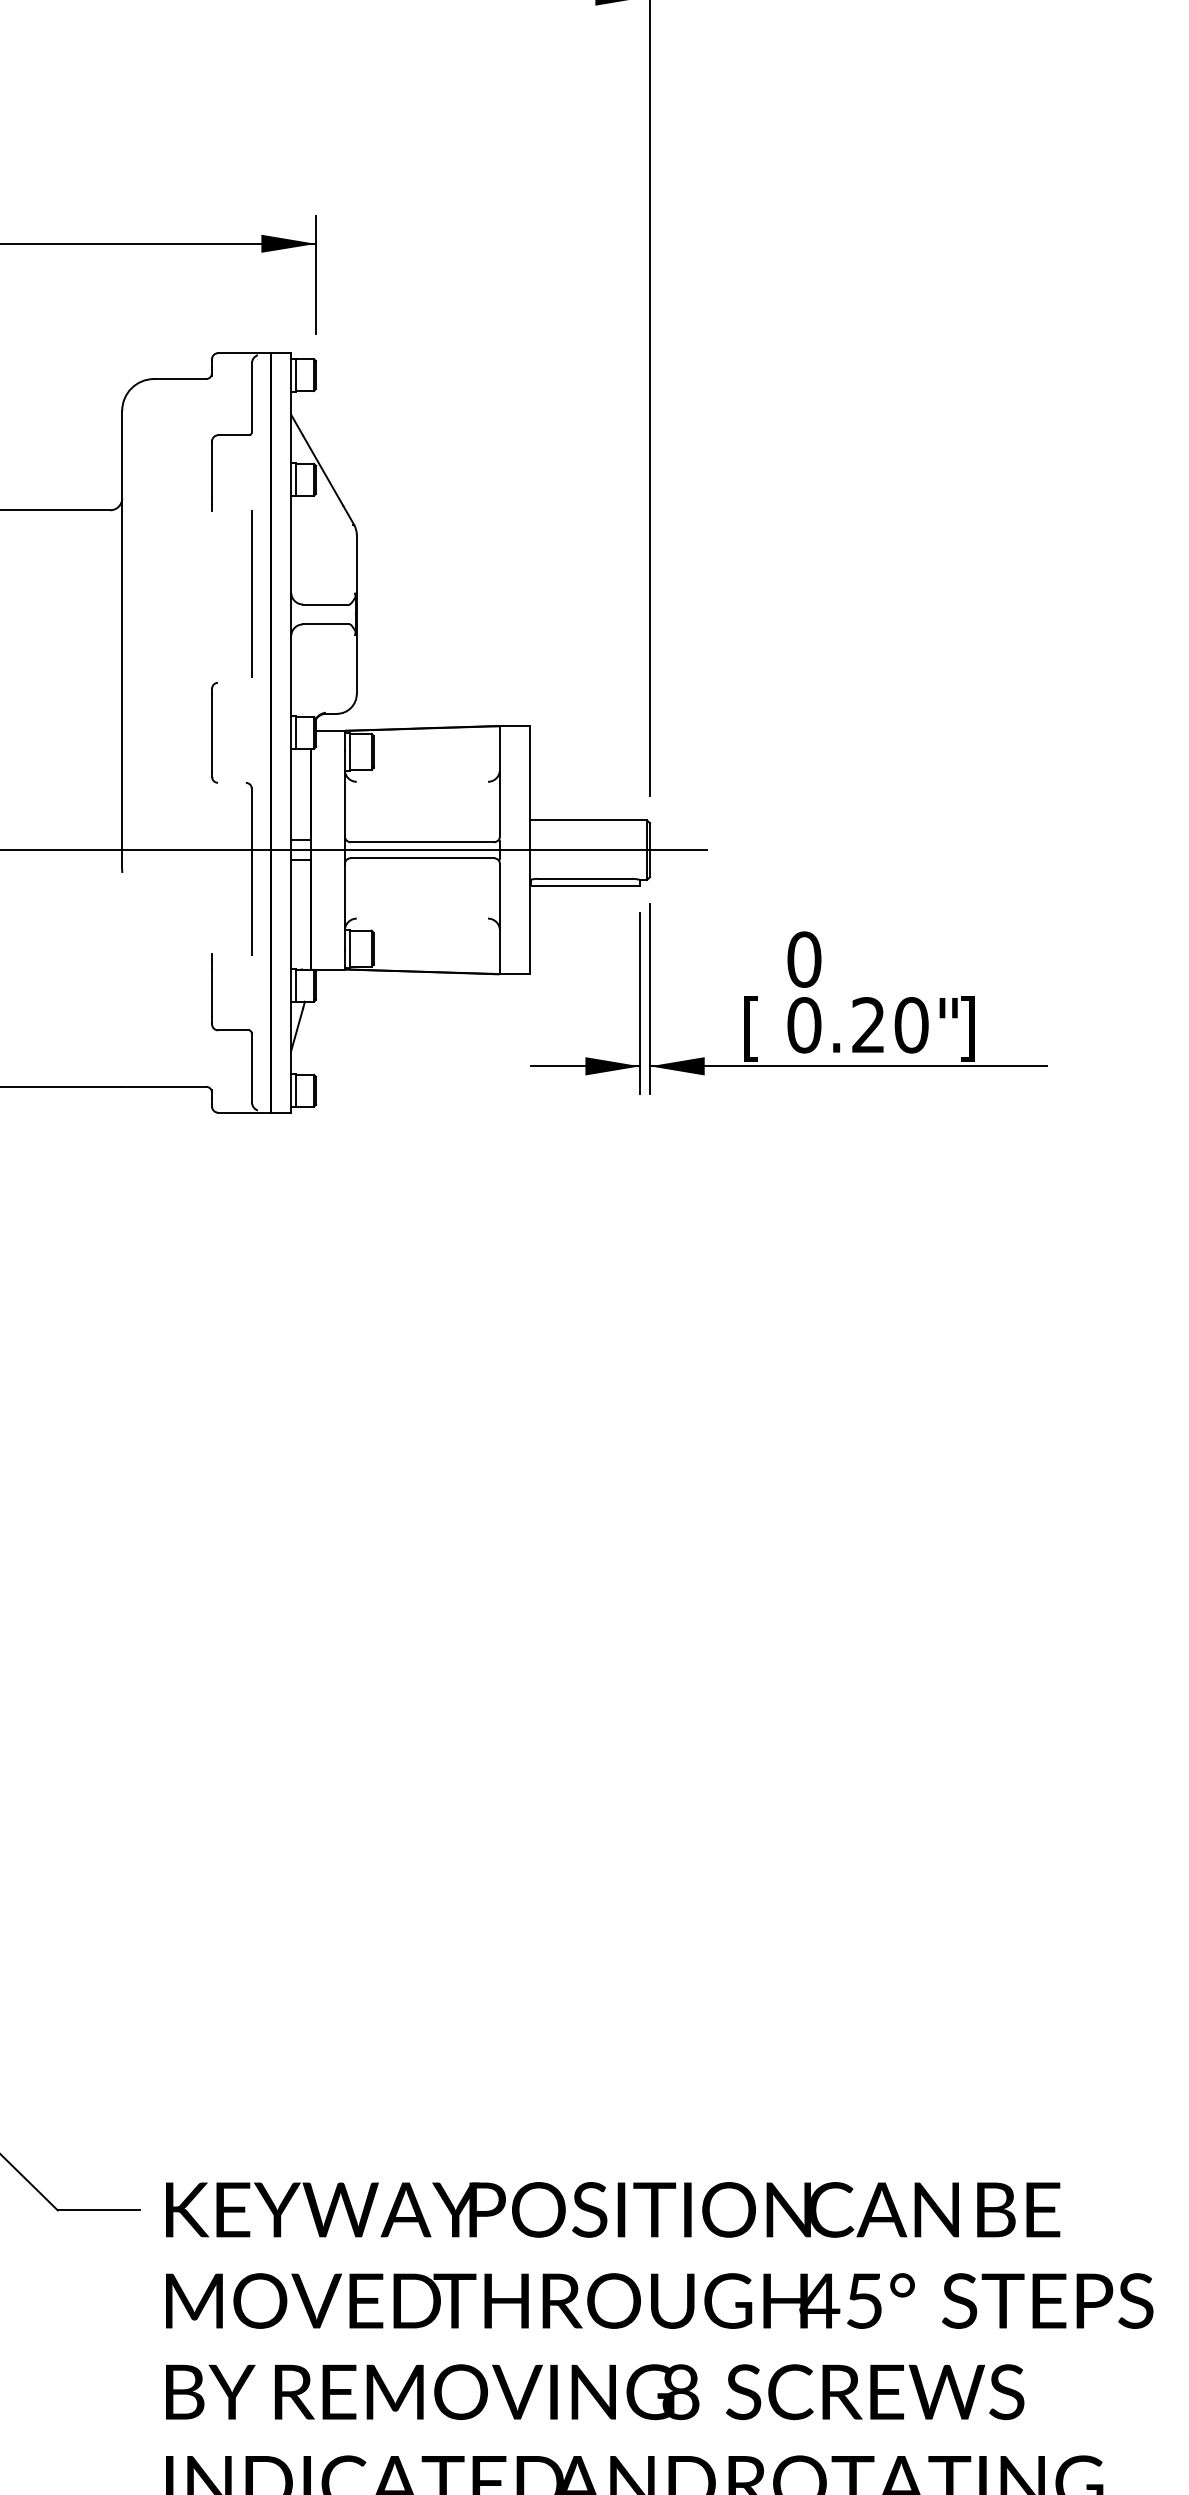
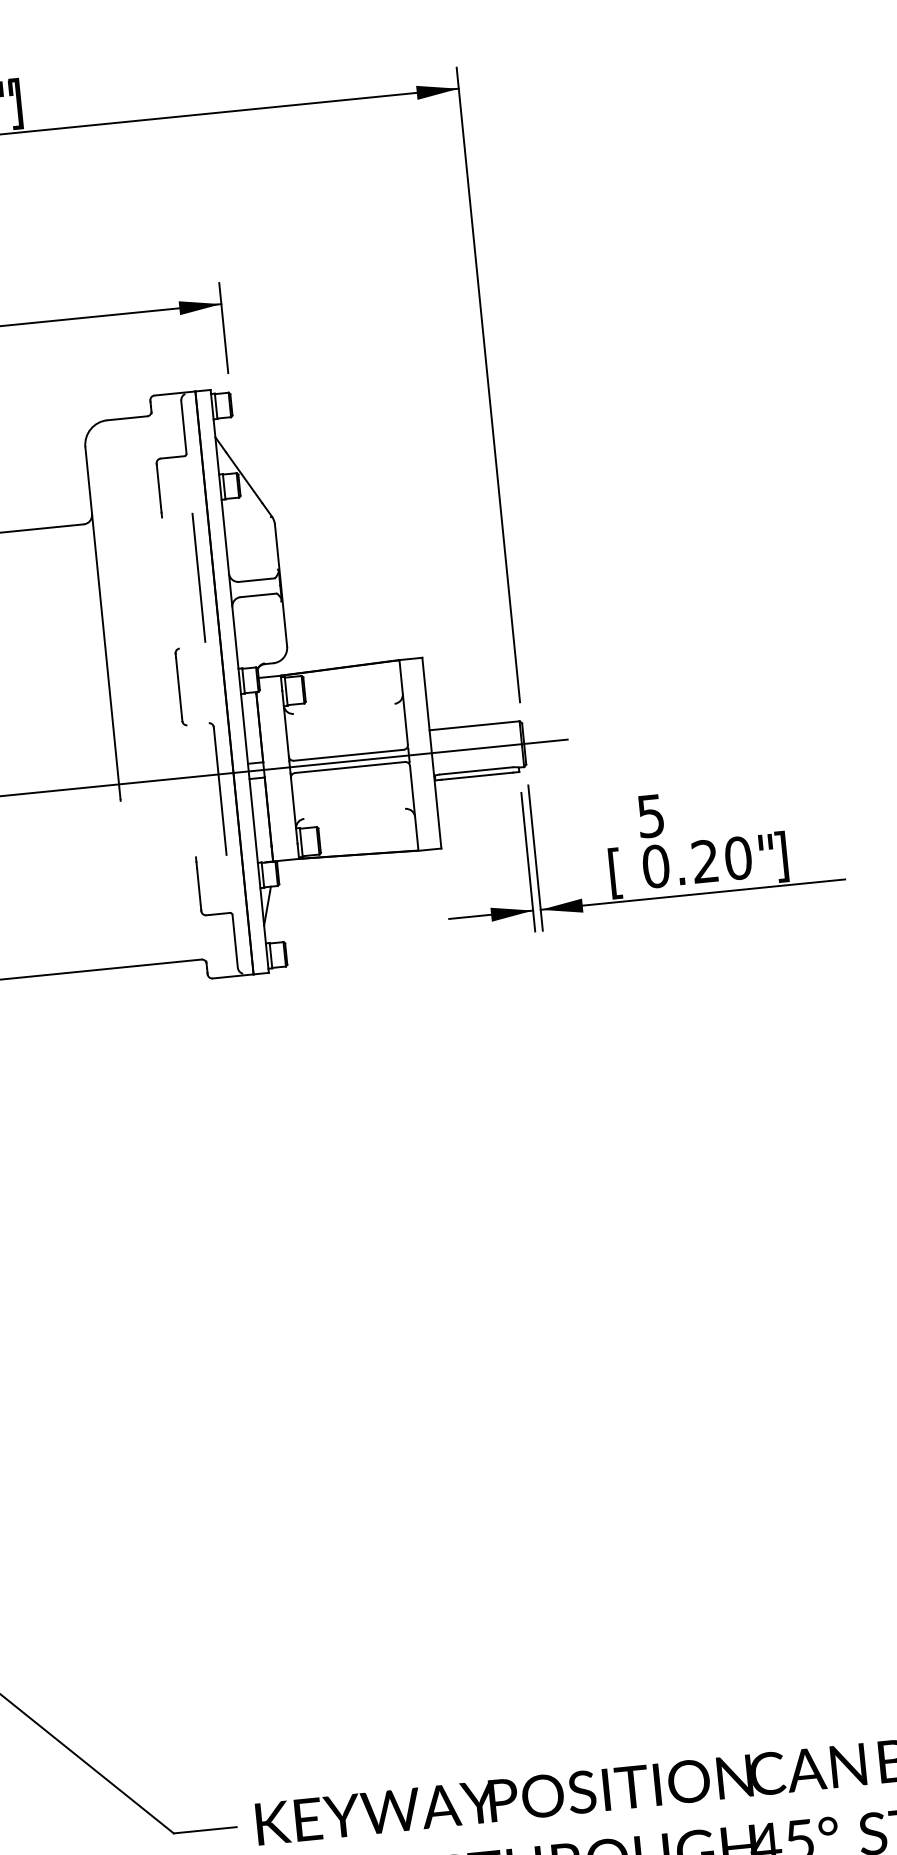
text: (804, 959) -> (651, 815), 0 -> 5

